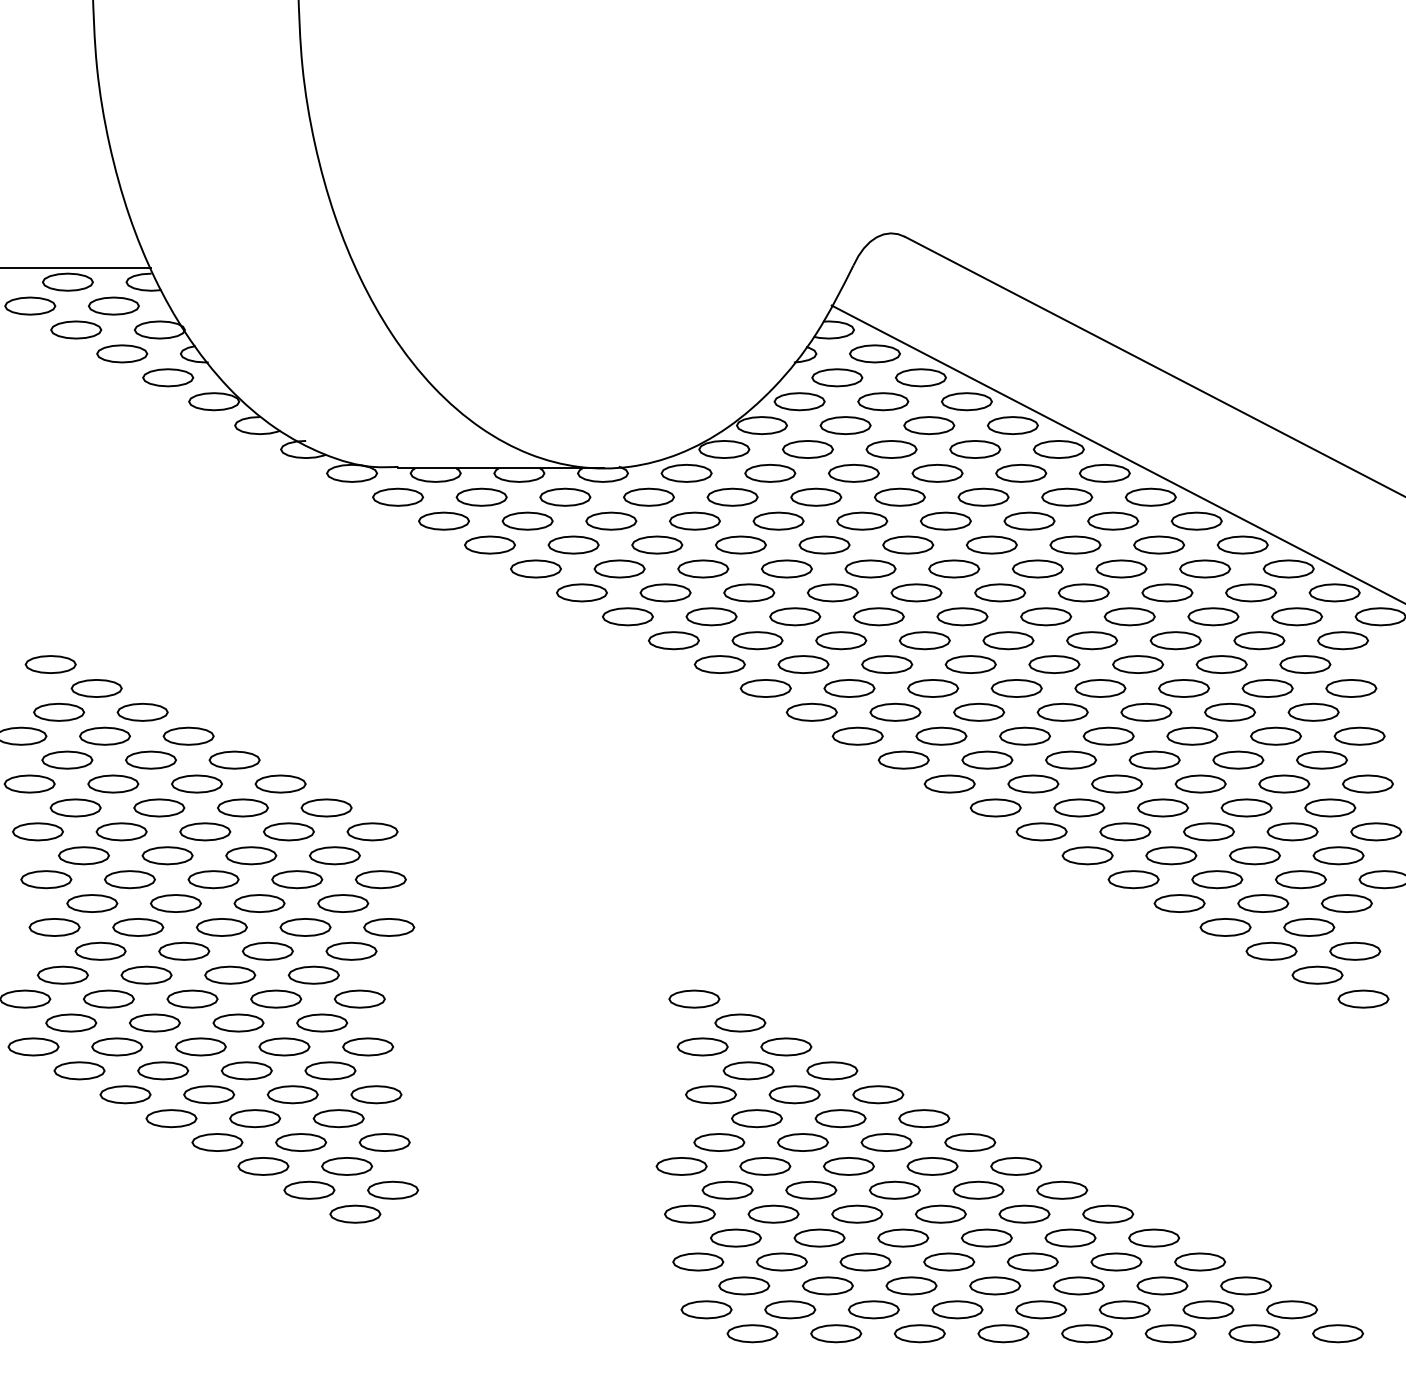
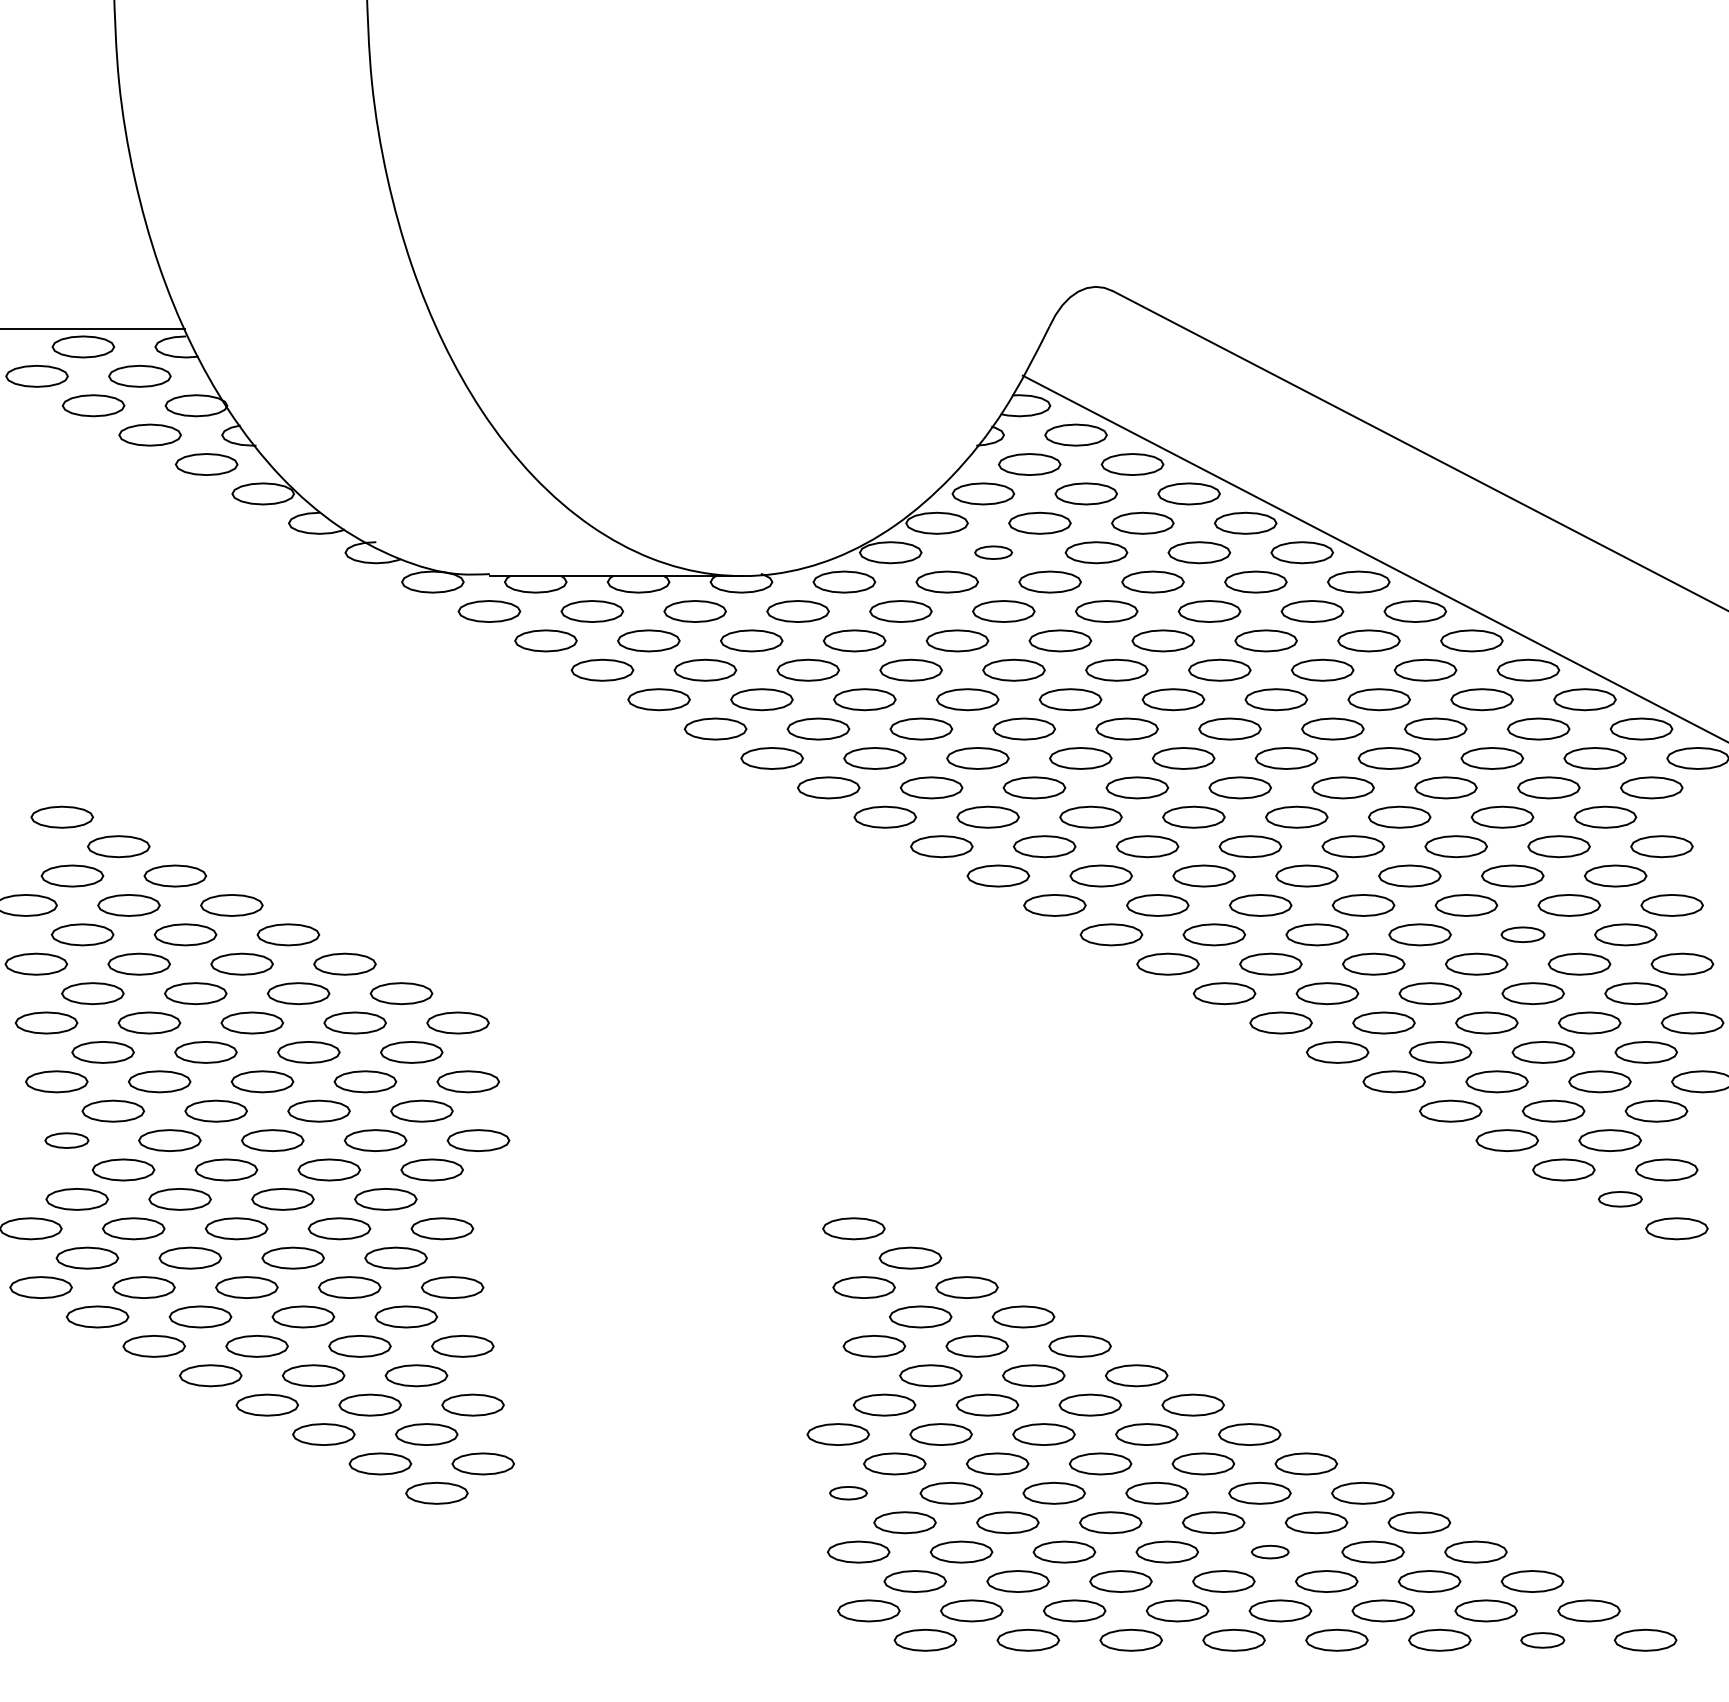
part: (807, 449) -> (993, 552), size x0.6
part: (1238, 759) -> (1523, 934), size x0.7
part: (54, 927) -> (66, 1140), size x0.7
part: (1317, 974) -> (1620, 1198), size x0.7
part: (689, 1213) -> (847, 1492), size x0.6
part: (1032, 1261) -> (1269, 1551), size x0.6
part: (1254, 1333) -> (1542, 1640), size x0.7

